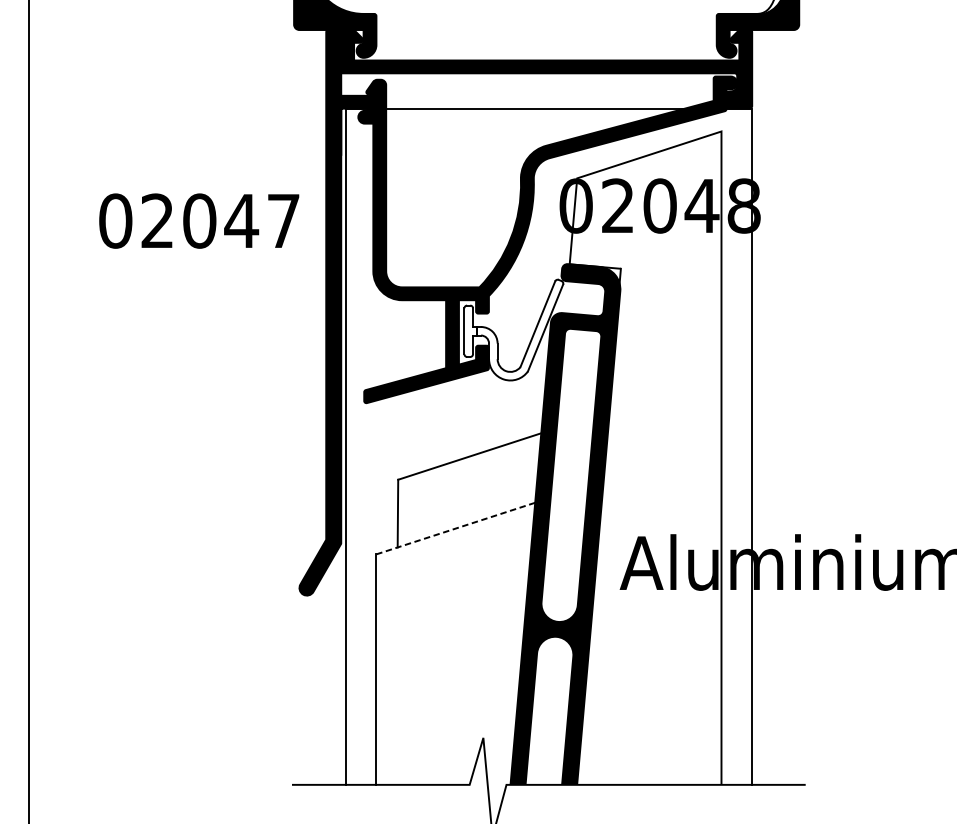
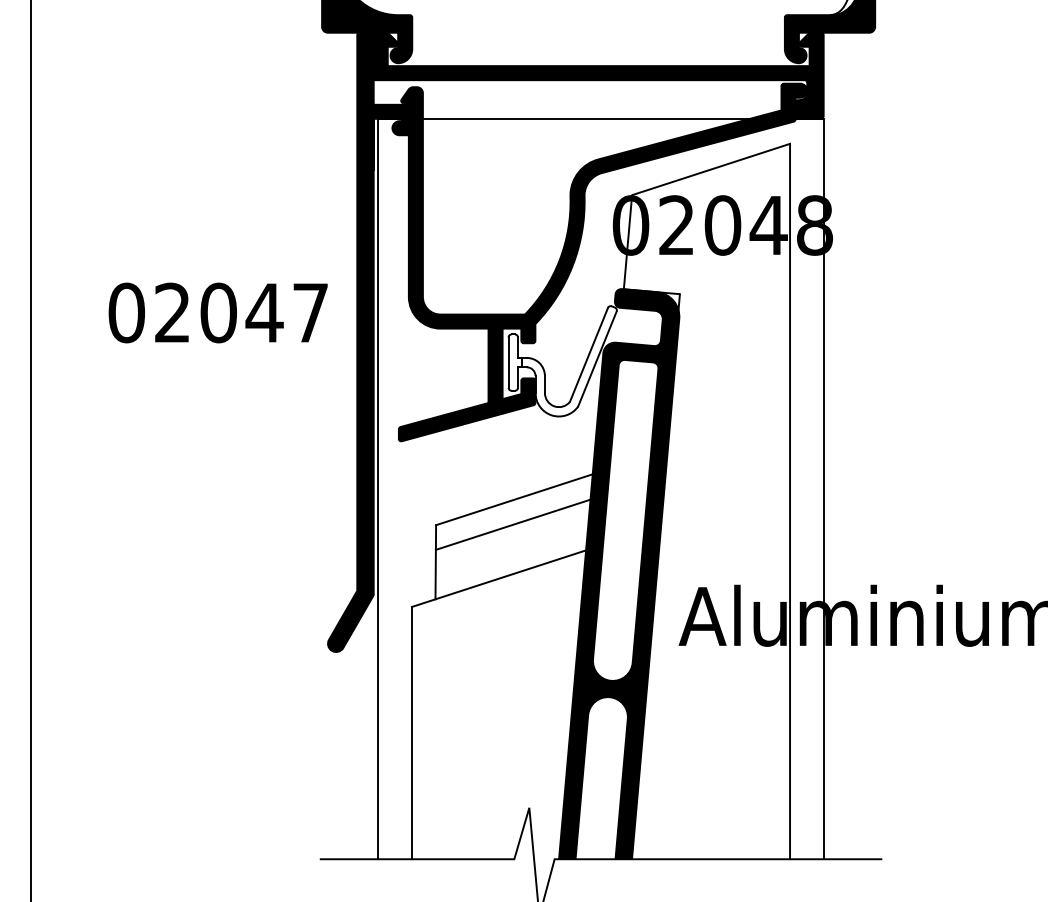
text: (198, 220) -> (217, 312), moved
line: (467, 479) -> (512, 524), added
line: (456, 528) -> (499, 578), dashed -> solid

